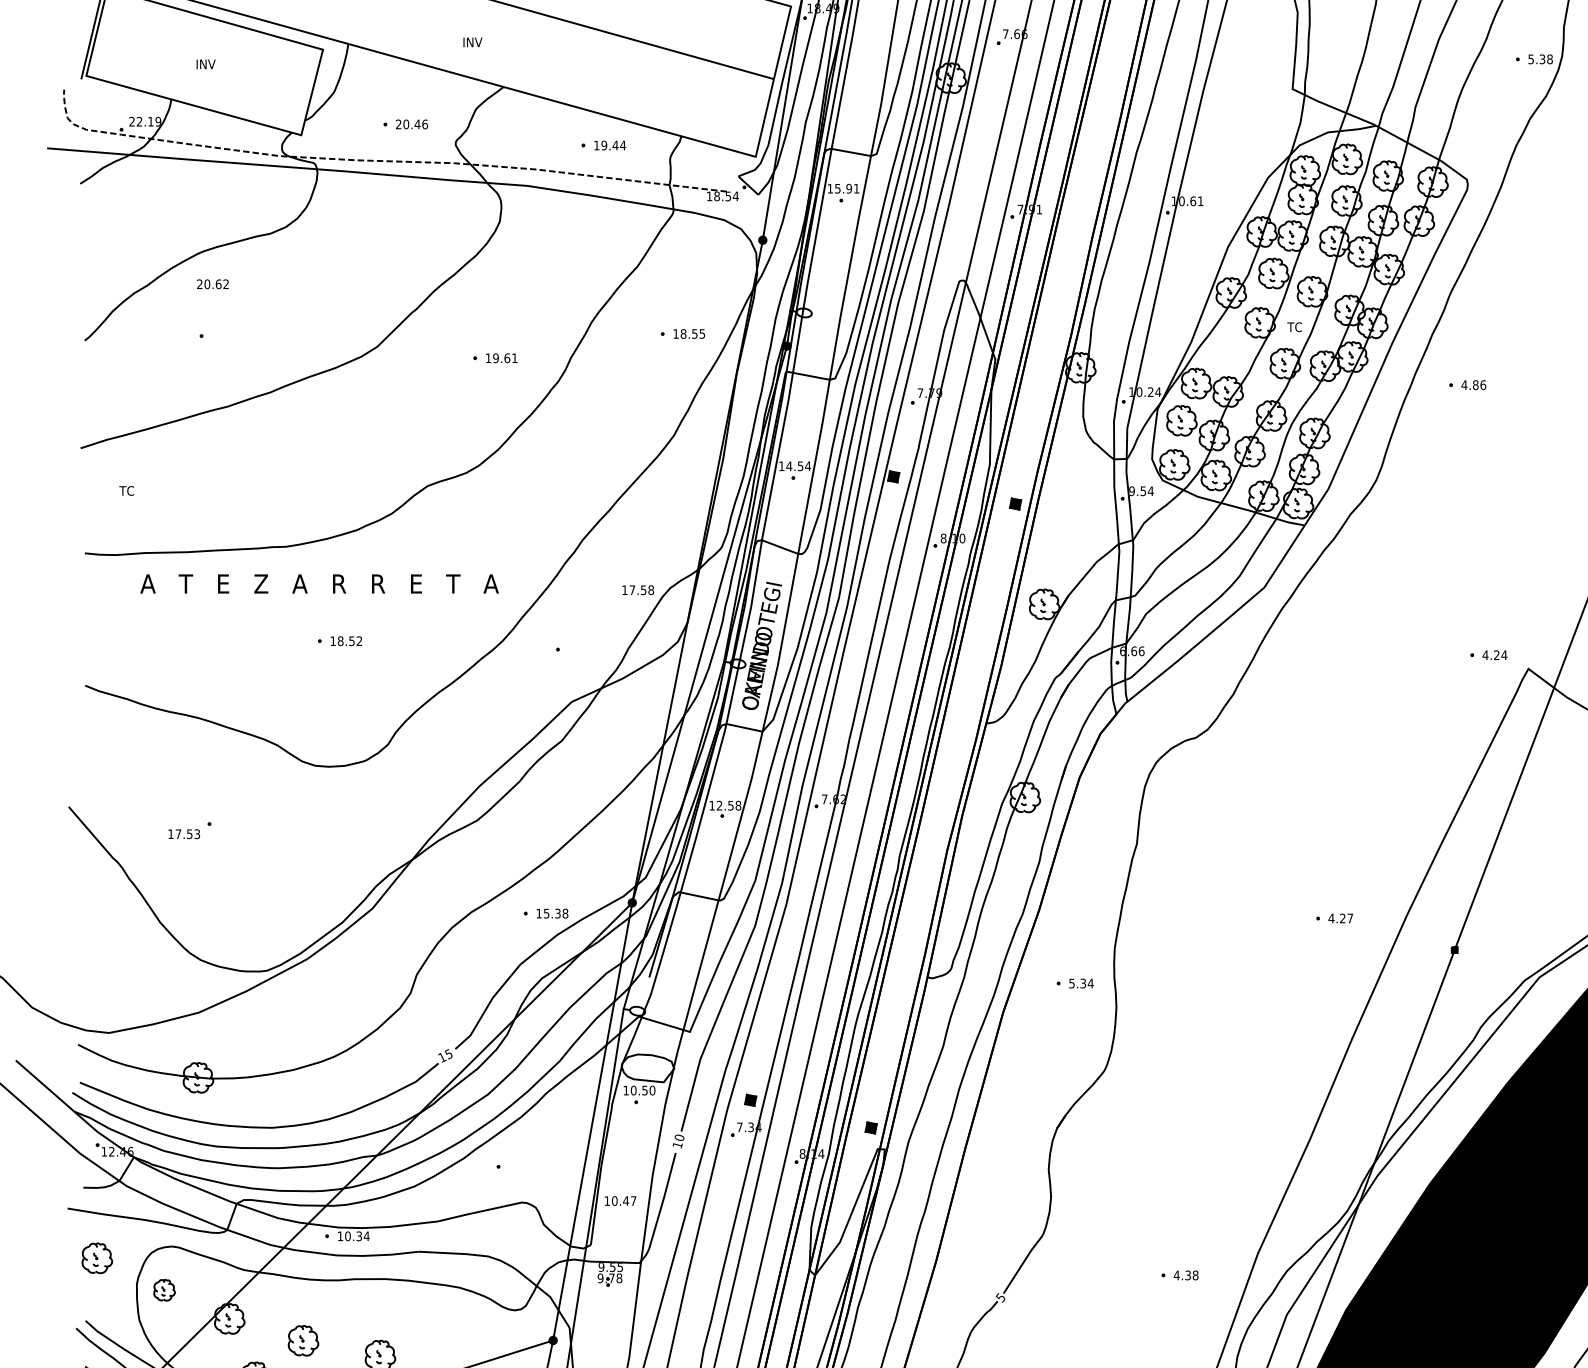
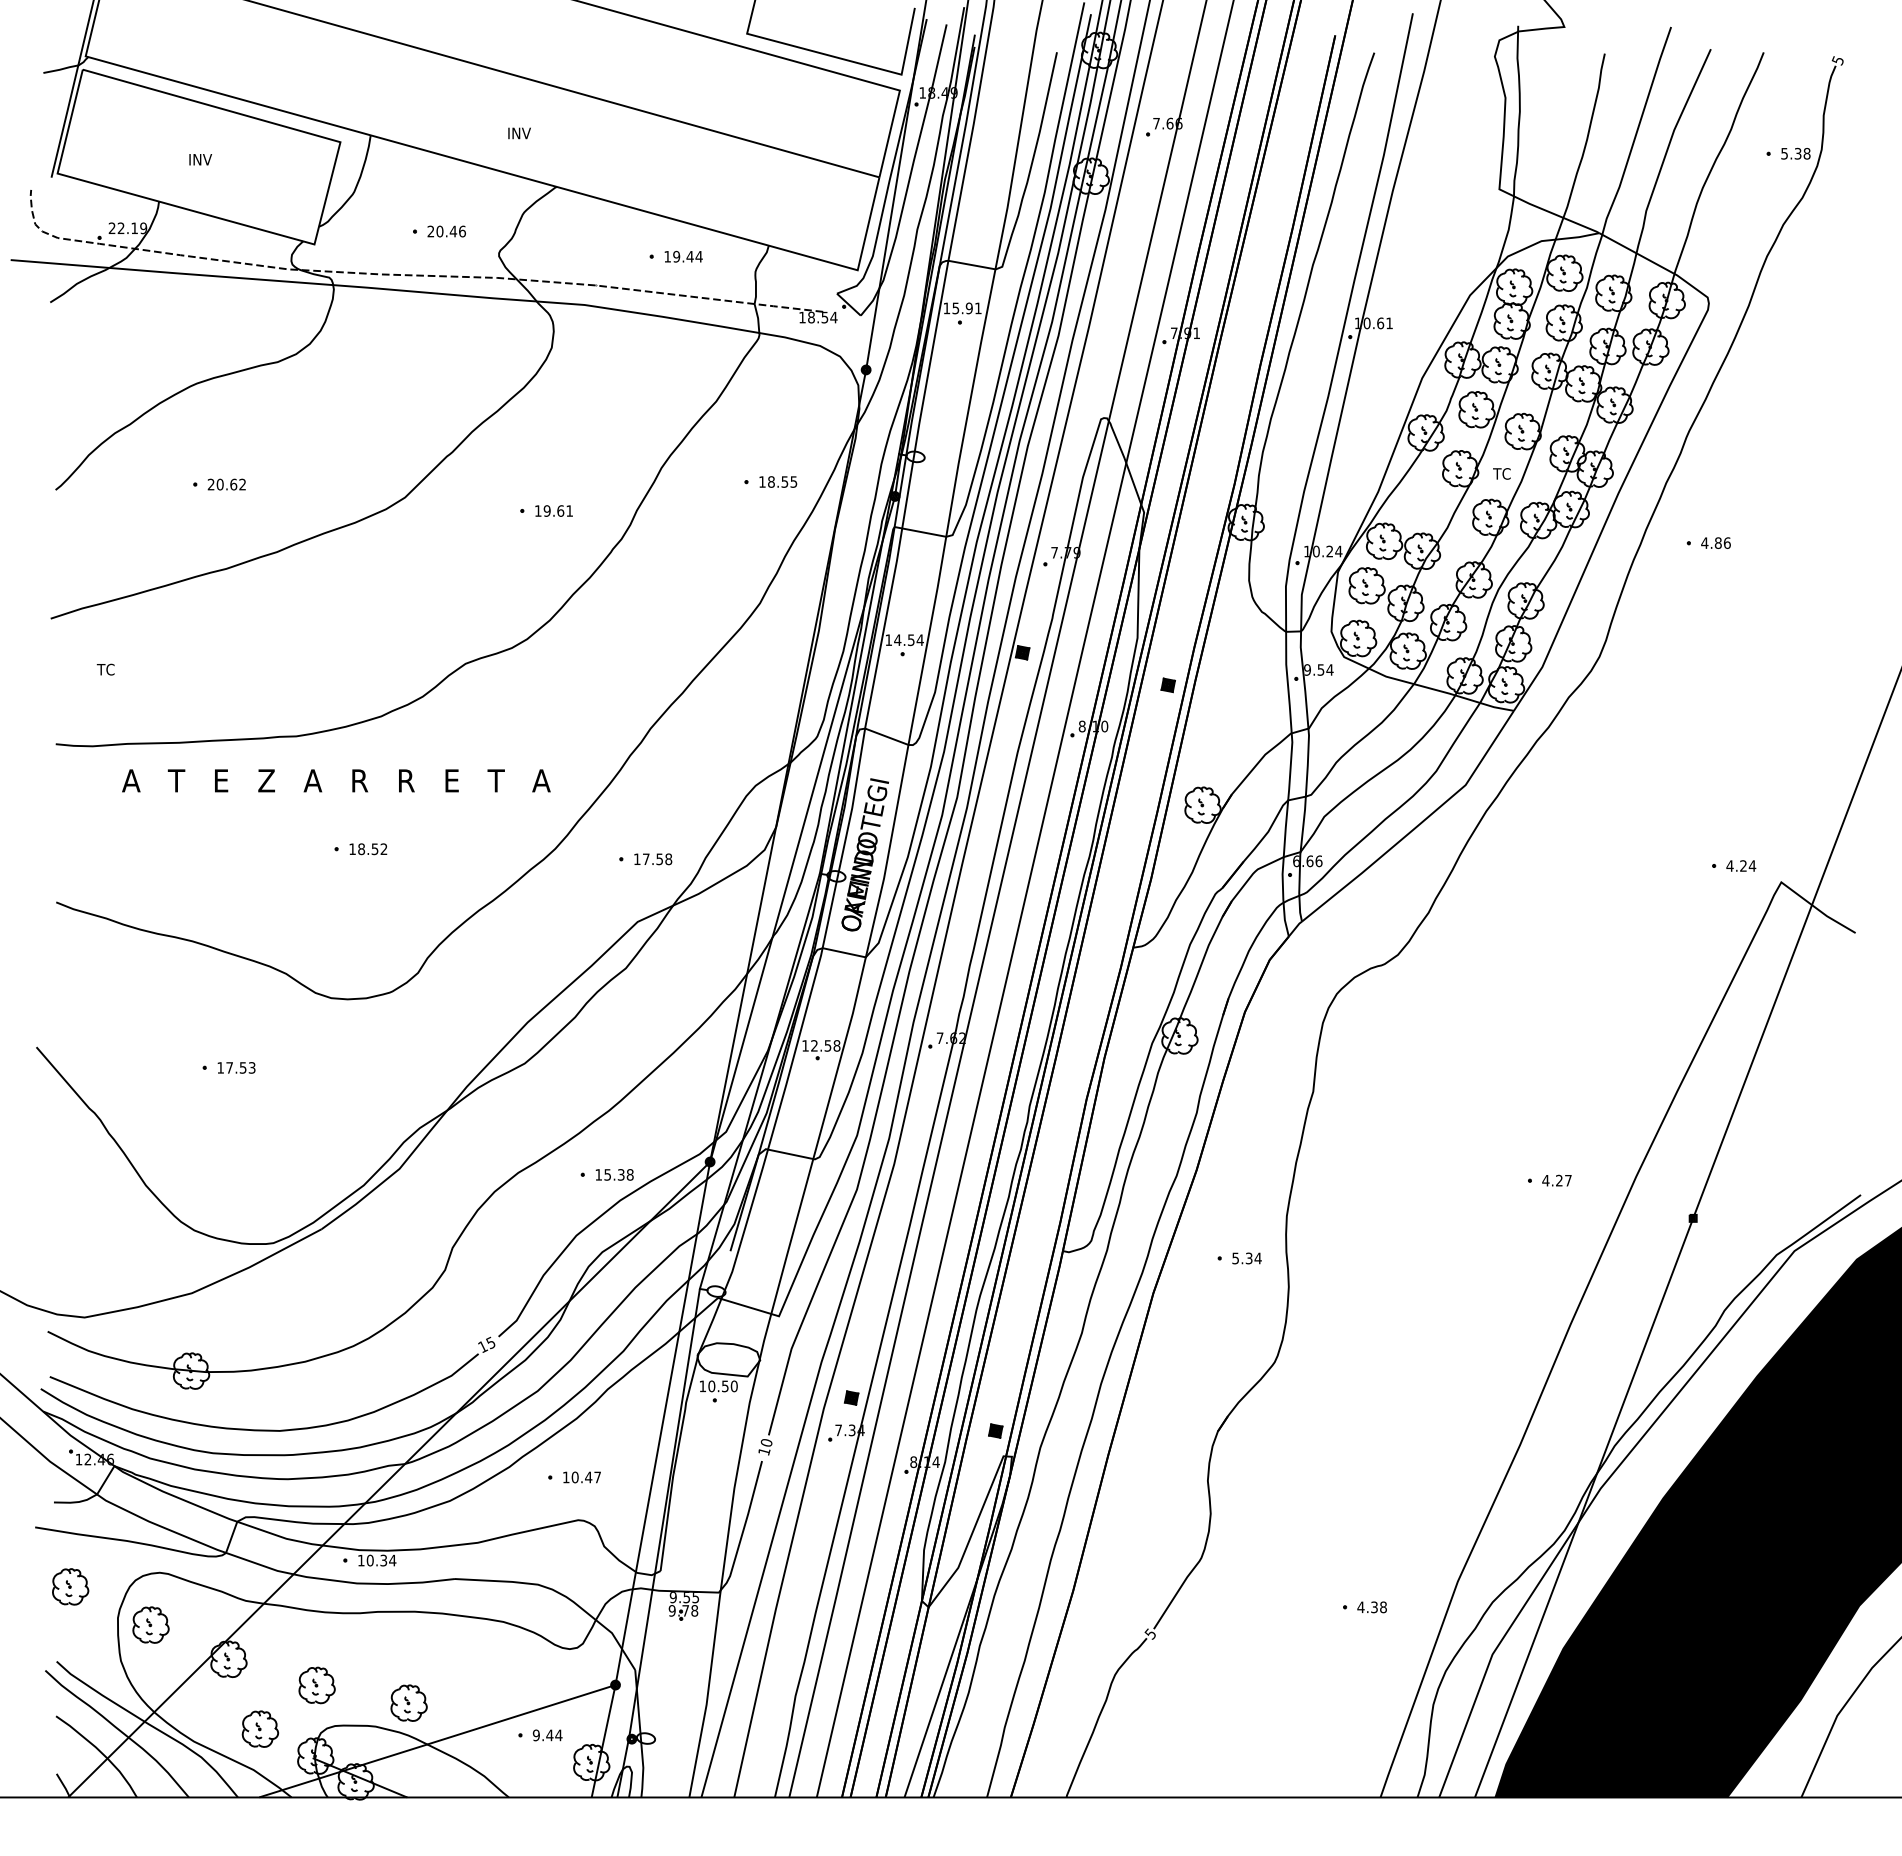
text: (212, 284) -> (226, 484), moved
text: (638, 590) -> (653, 859), moved
text: (184, 833) -> (236, 1067), moved
text: (620, 1201) -> (581, 1477), moved
part: (164, 1289) -> (150, 1624), size x1.43

